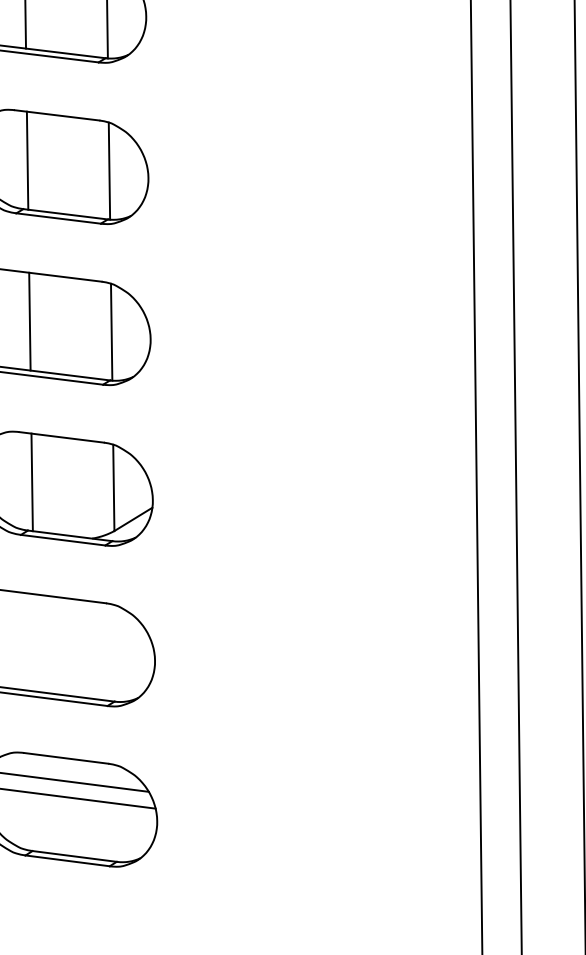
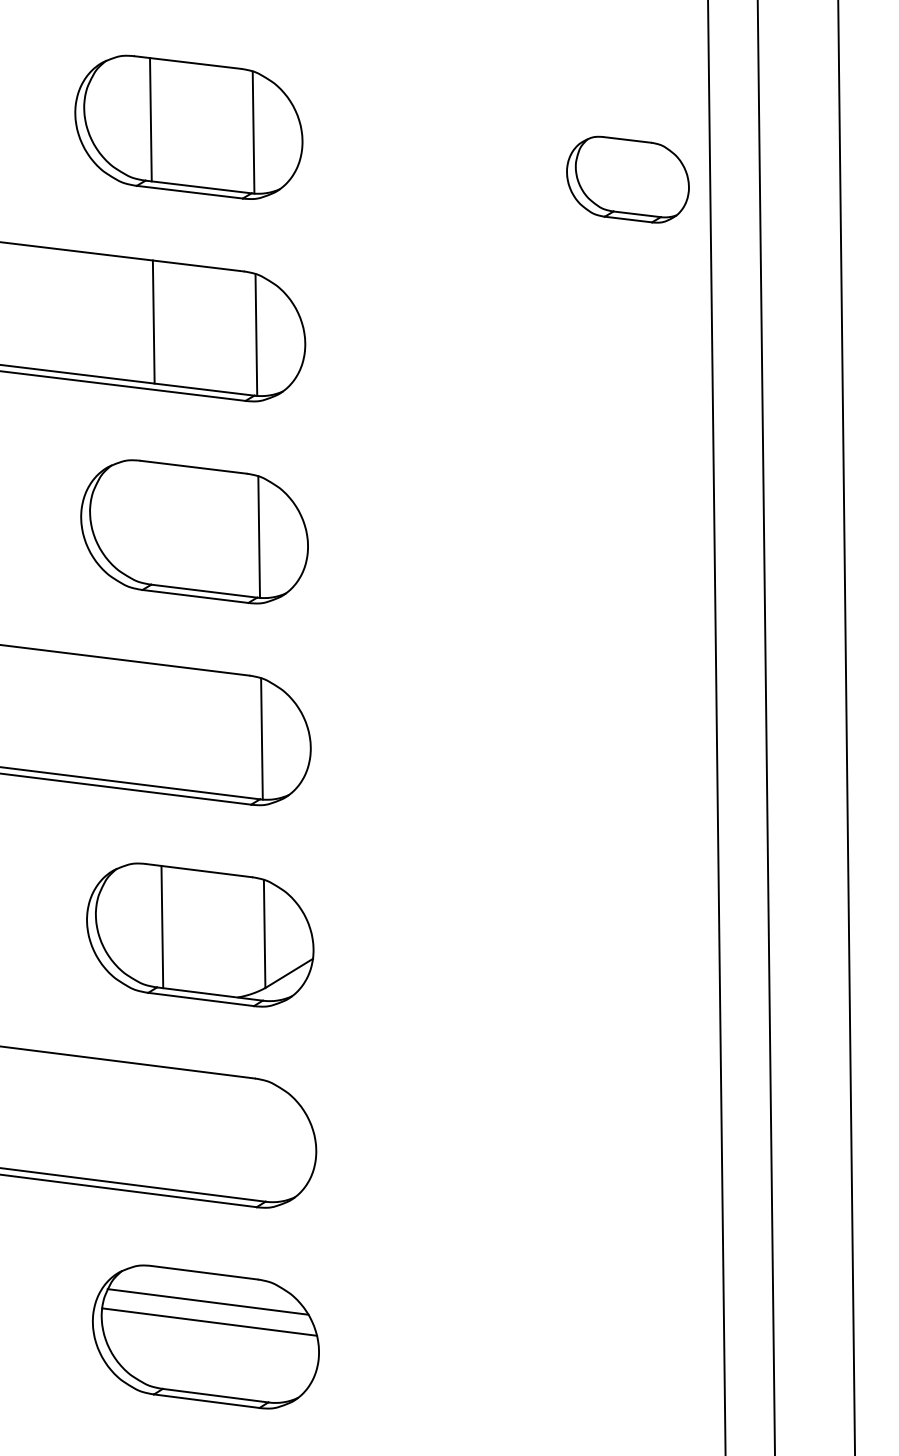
line: (27, 160) -> (156, 523), removed
line: (29, 321) -> (159, 725), removed

